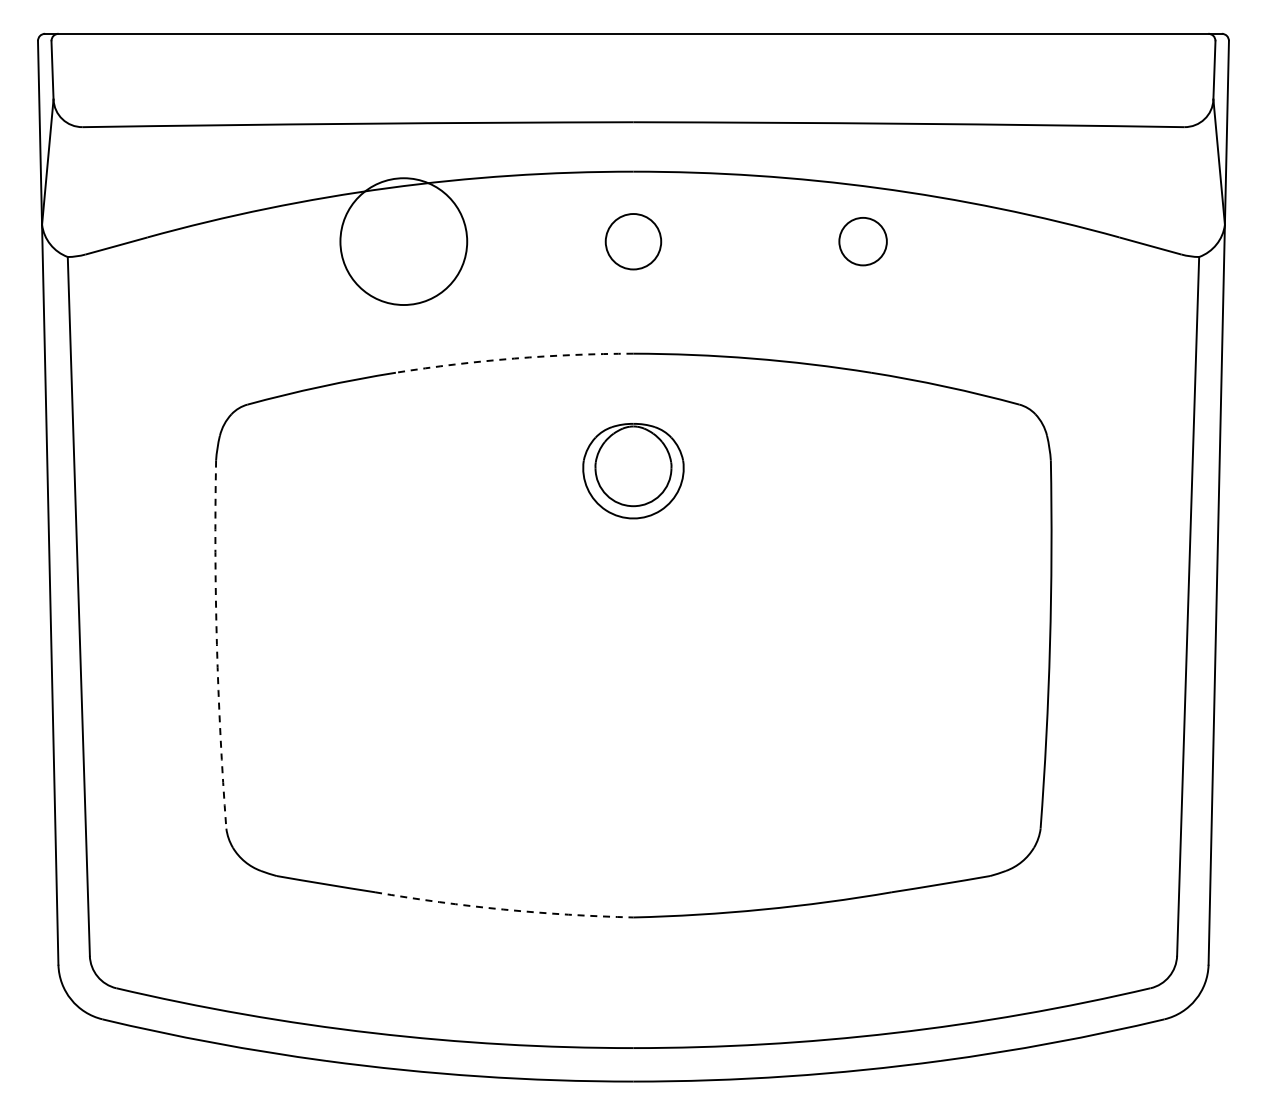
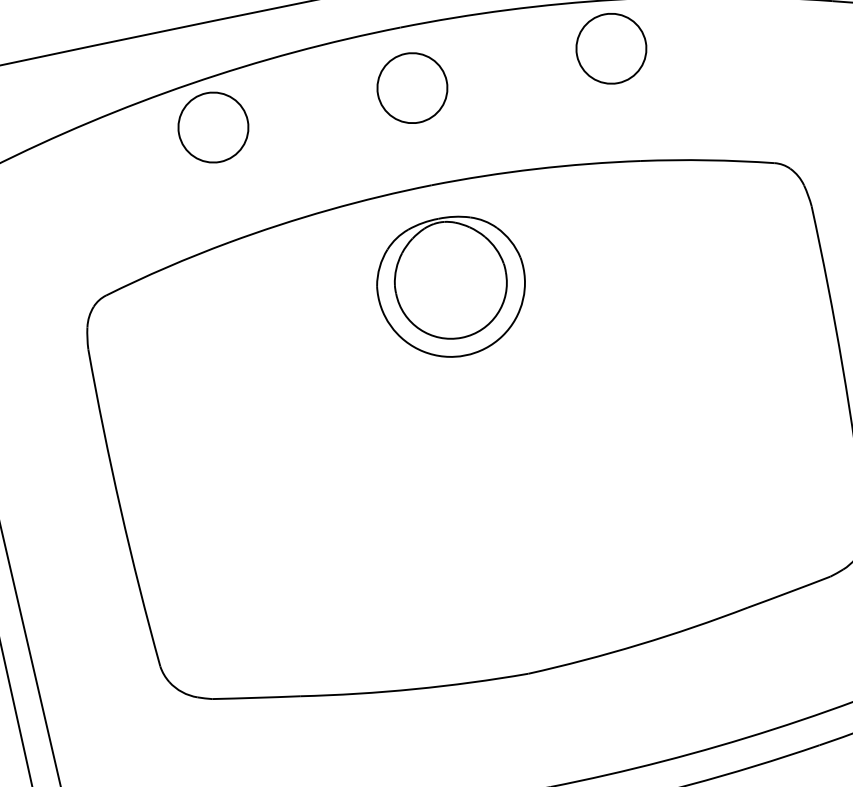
circle: (403, 241) -> (213, 127), size x0.62
circle: (633, 241) -> (412, 88), size x1.43
circle: (862, 241) -> (610, 48), size x1.67
arc: (514, 358) -> (329, 209), dashed -> solid
part: (633, 470) -> (451, 286), size x1.67
arc: (216, 644) -> (120, 508), dashed -> solid
arc: (503, 909) -> (414, 689), dashed -> solid

